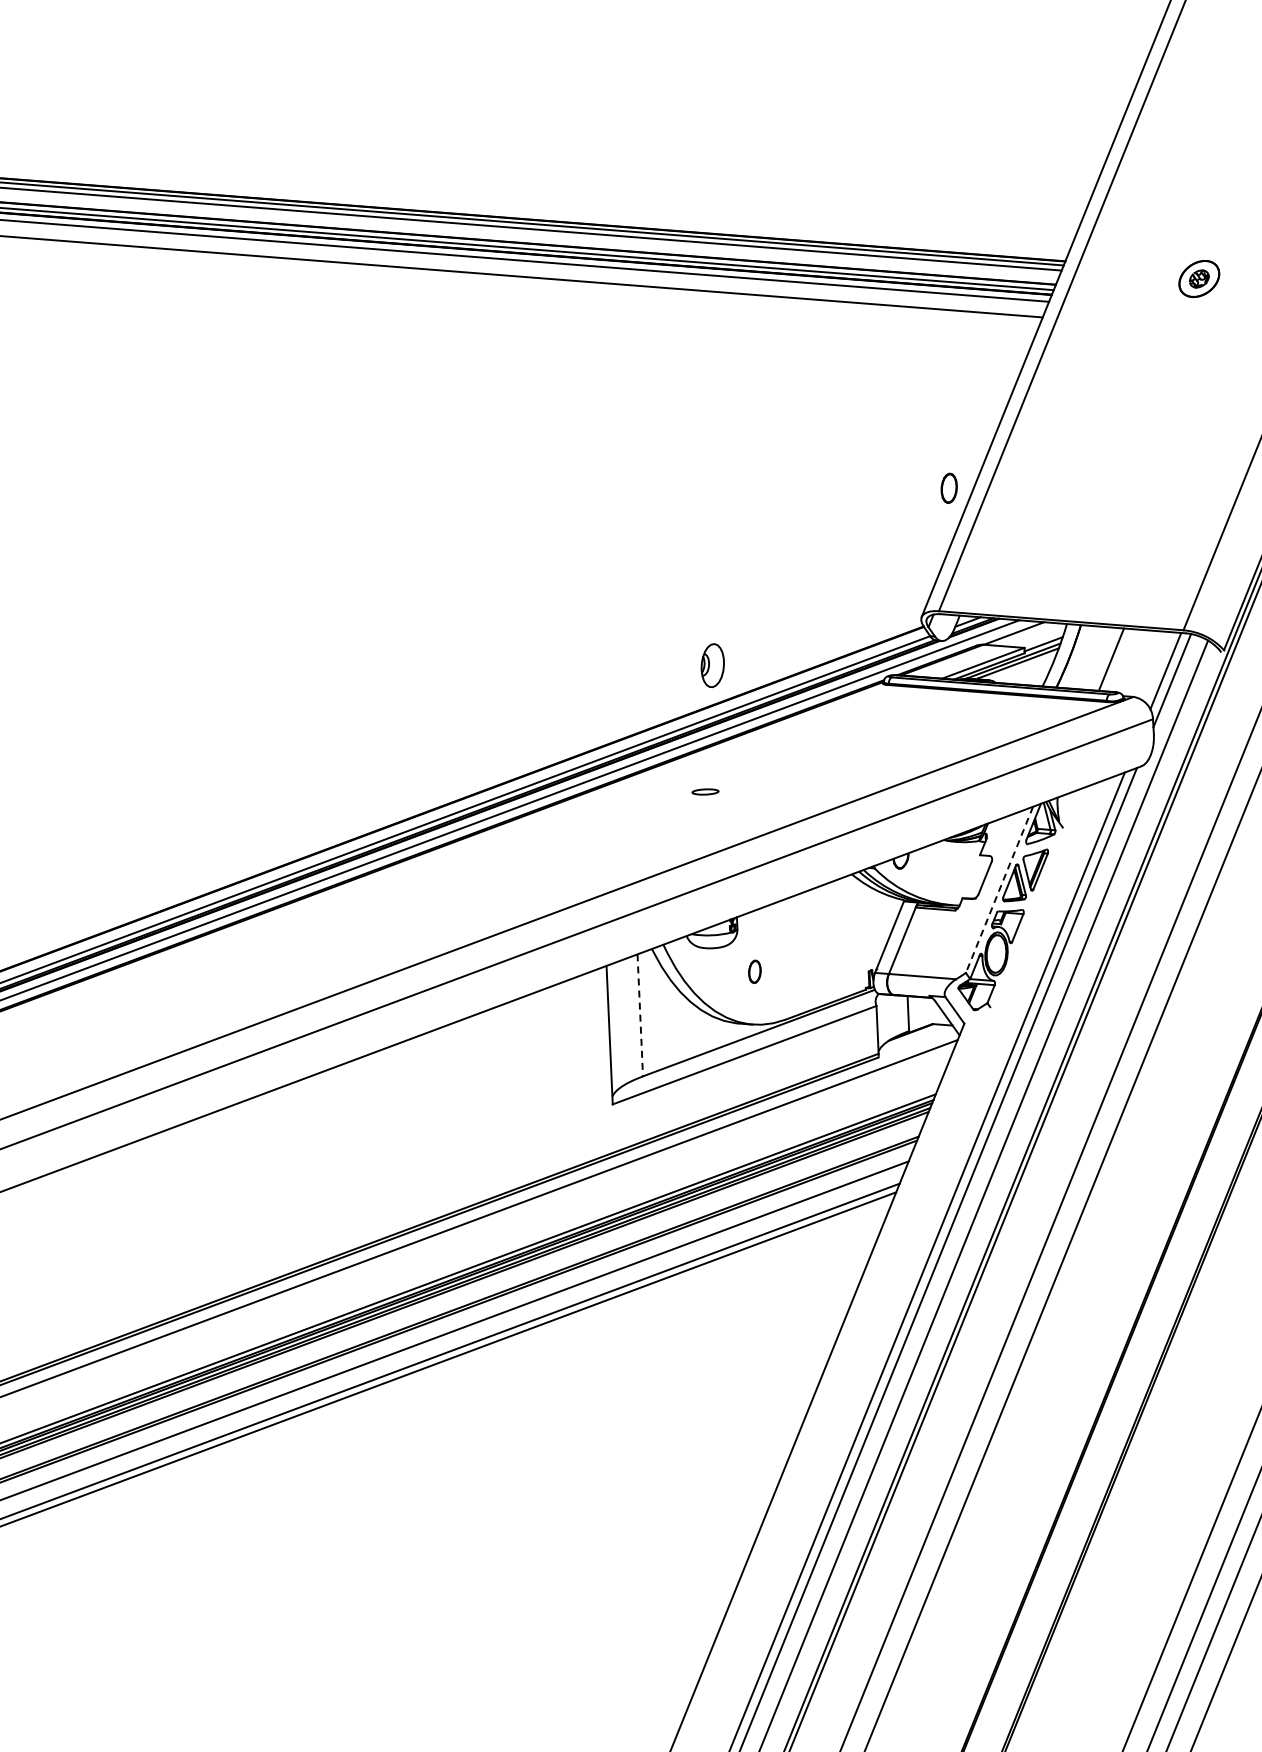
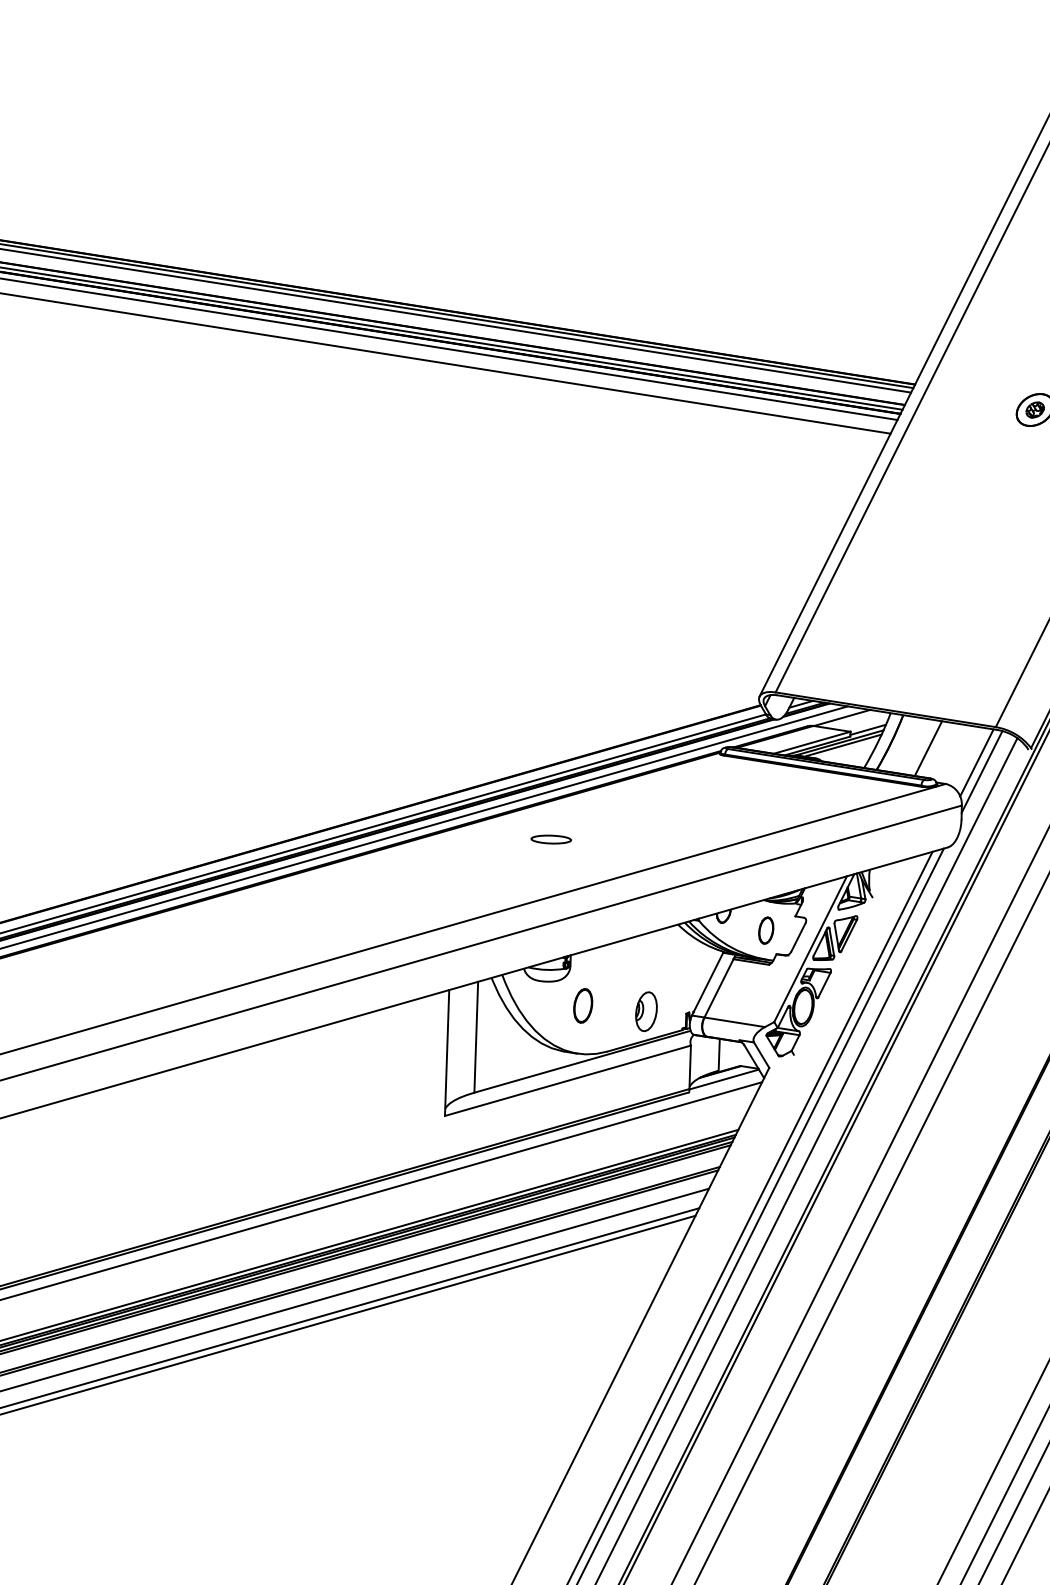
part: (948, 487) -> (765, 929), moved
part: (712, 665) -> (646, 1011), moved
part: (705, 791) -> (551, 839), size x1.67
line: (999, 889) -> (810, 948), dashed -> solid
part: (754, 971) -> (582, 1005), size x1.67
line: (640, 1015) -> (476, 1037), dashed -> solid
line: (915, 1040) -> (723, 1079), added

